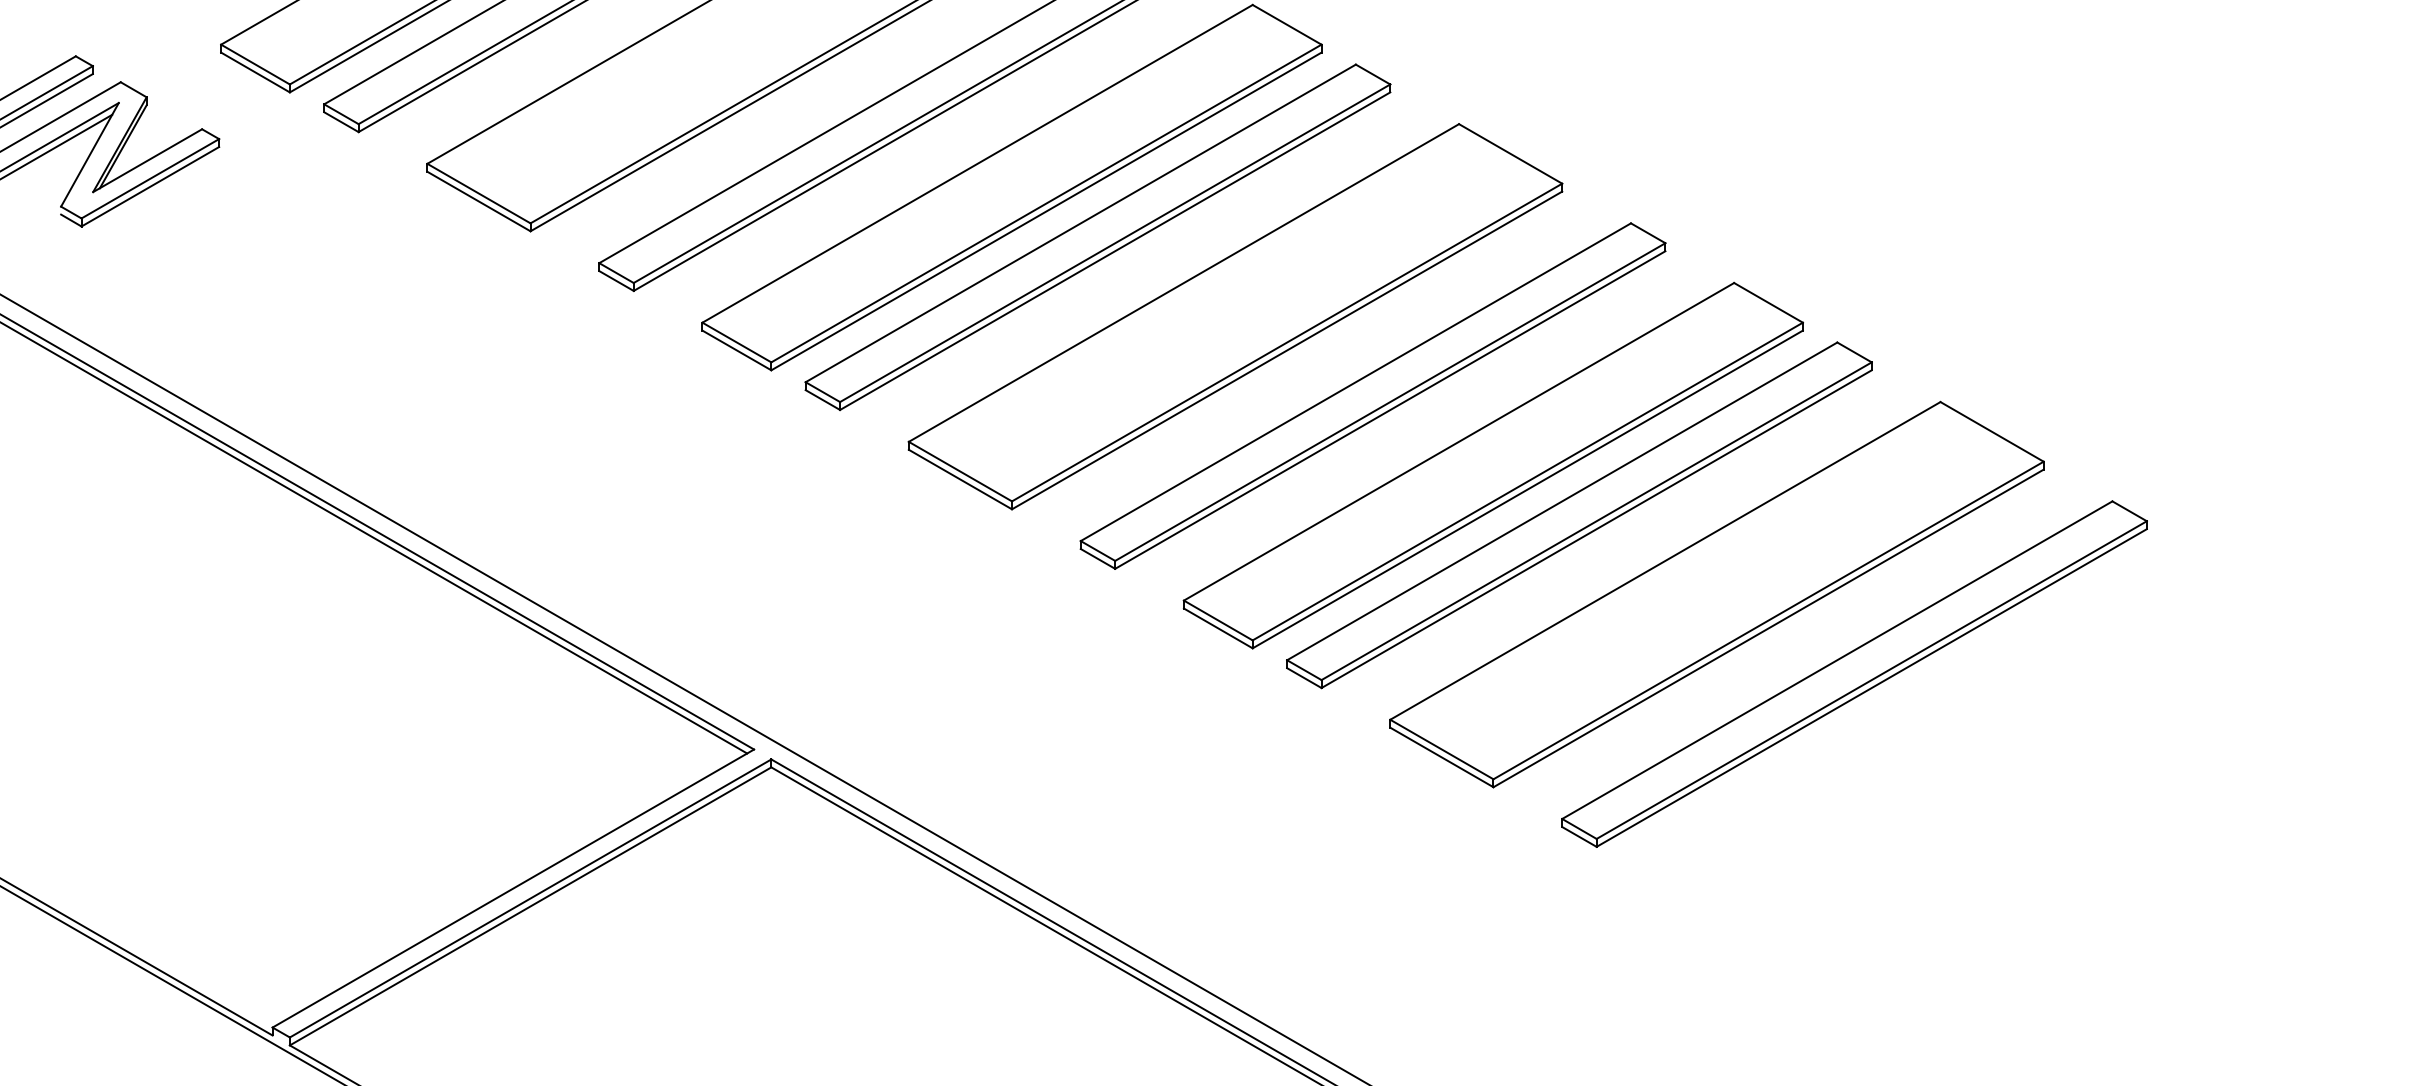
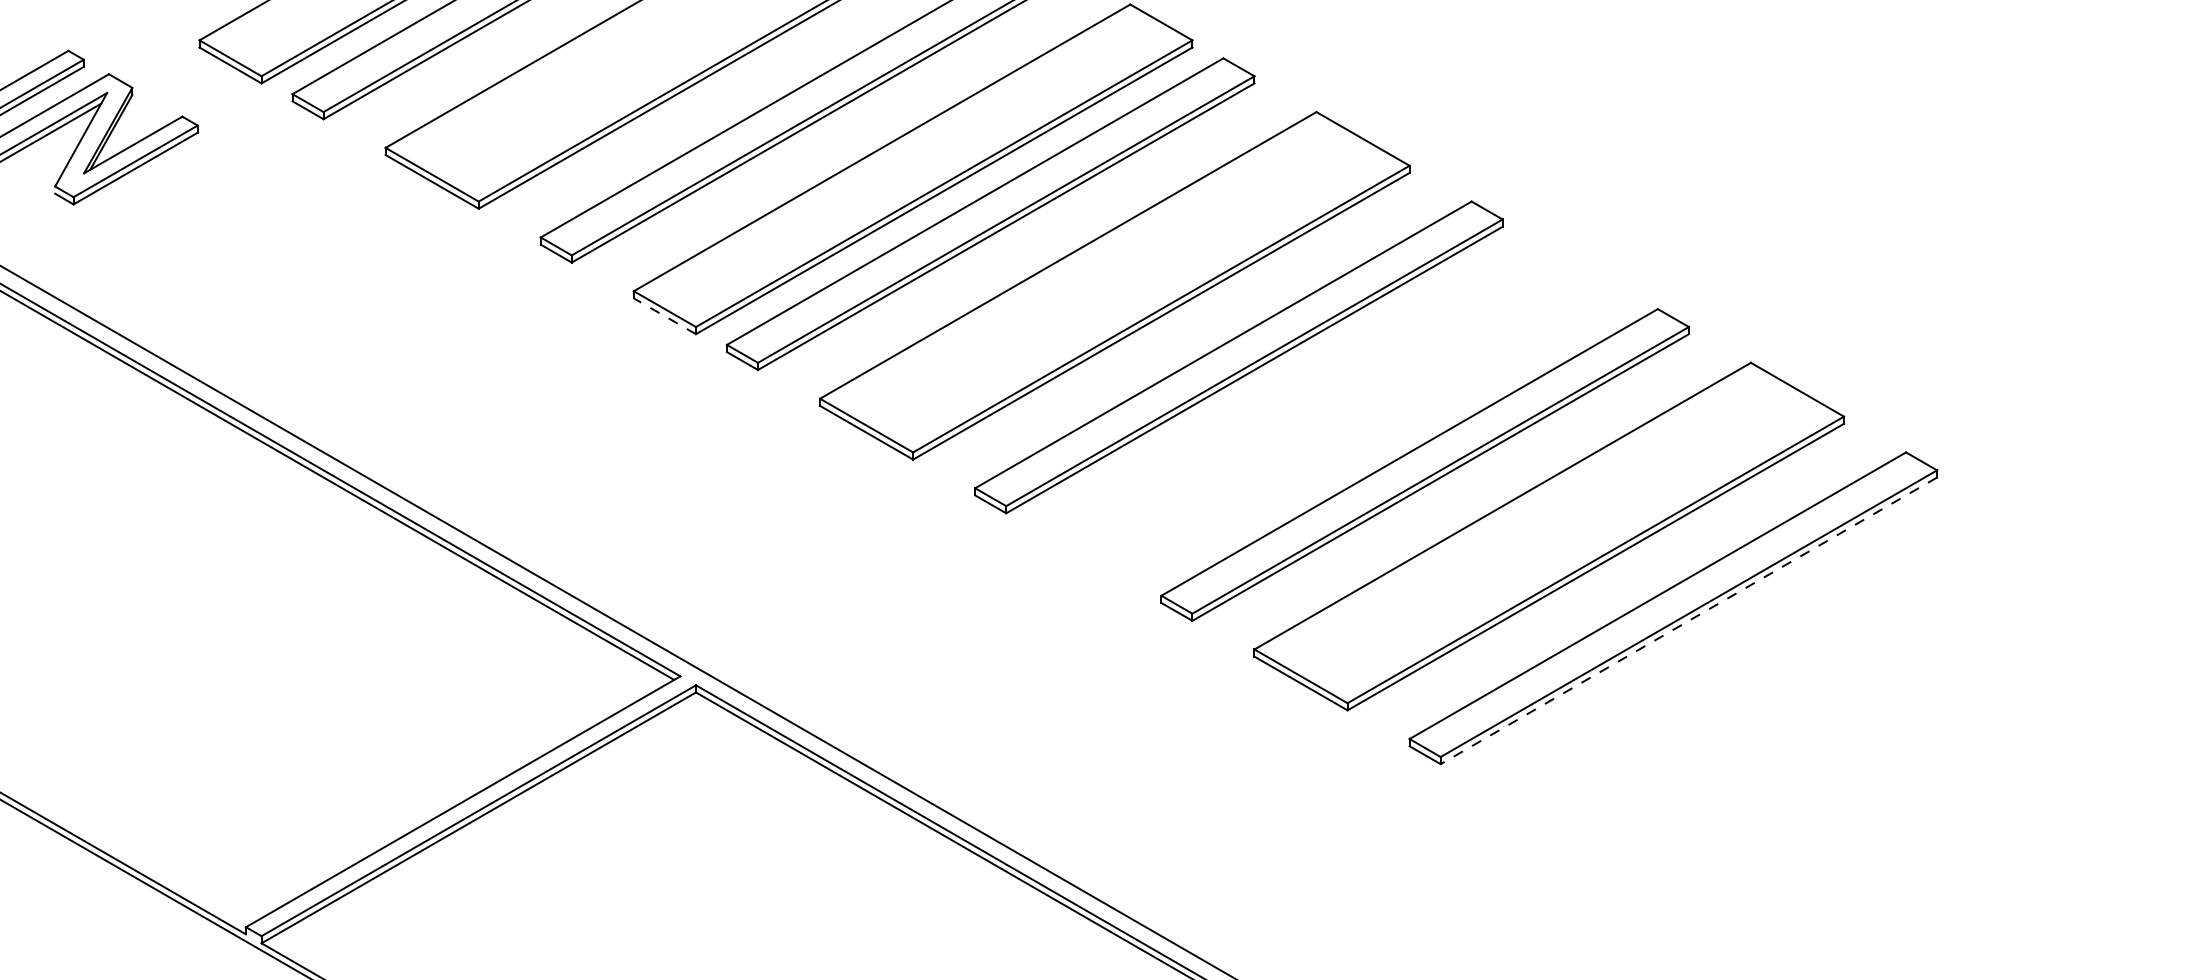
line: (736, 350) -> (664, 316), solid -> dashed
part: (1492, 465) -> (1346, 420), removed
line: (1871, 688) -> (1688, 621), solid -> dashed

